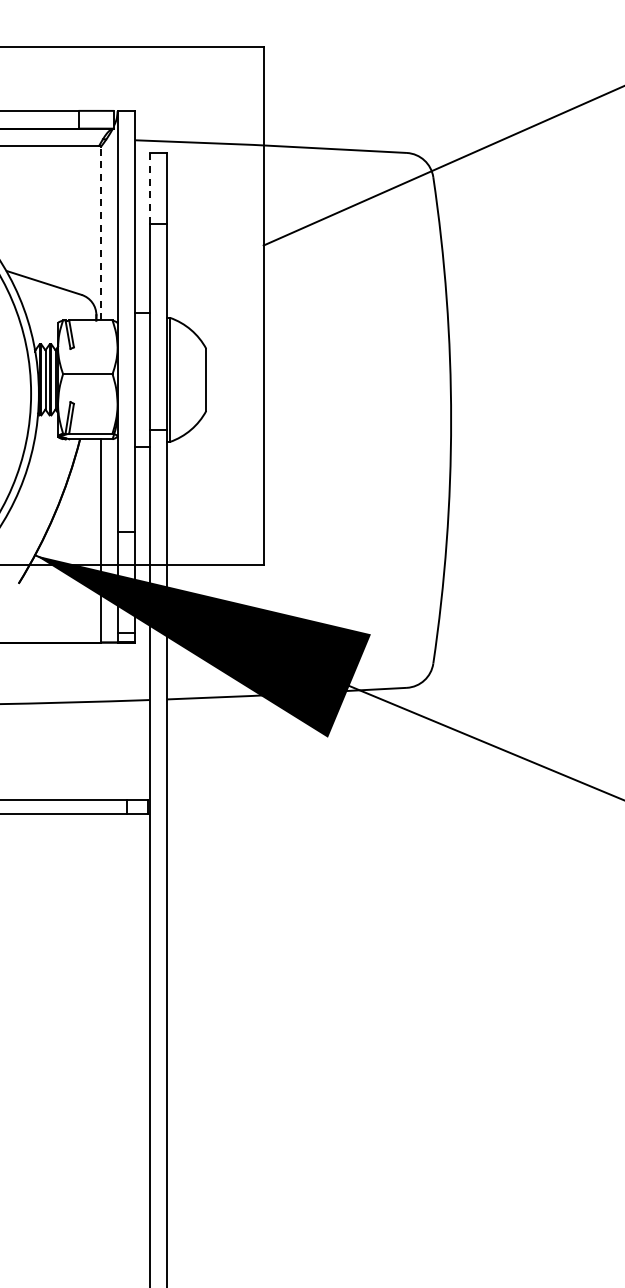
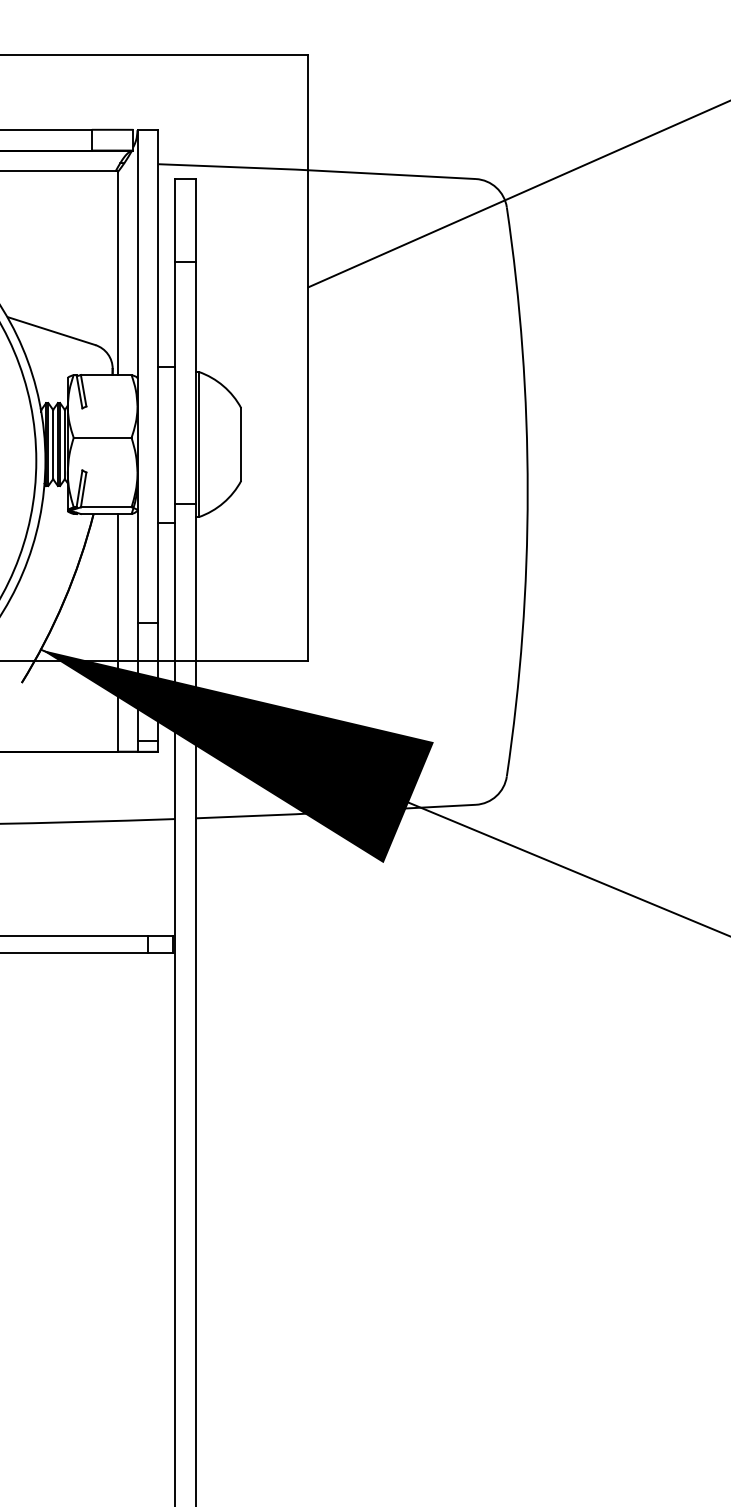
line: (149, 187) -> (174, 219), dashed -> solid
line: (100, 233) -> (117, 273), dashed -> solid

